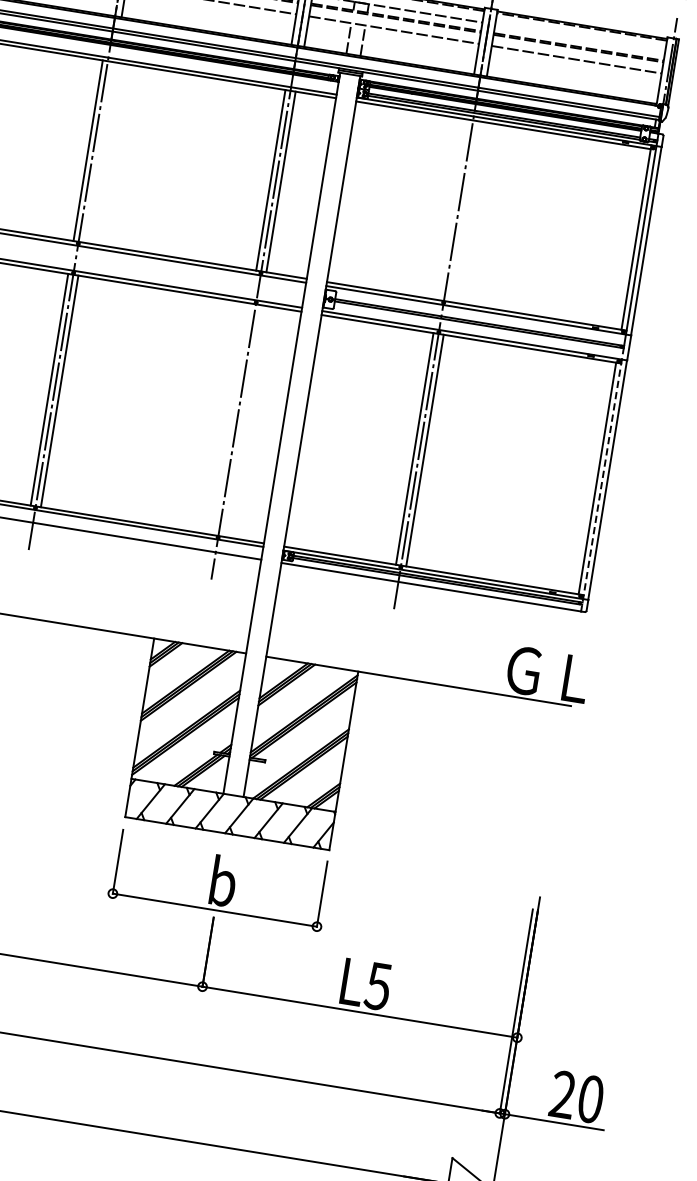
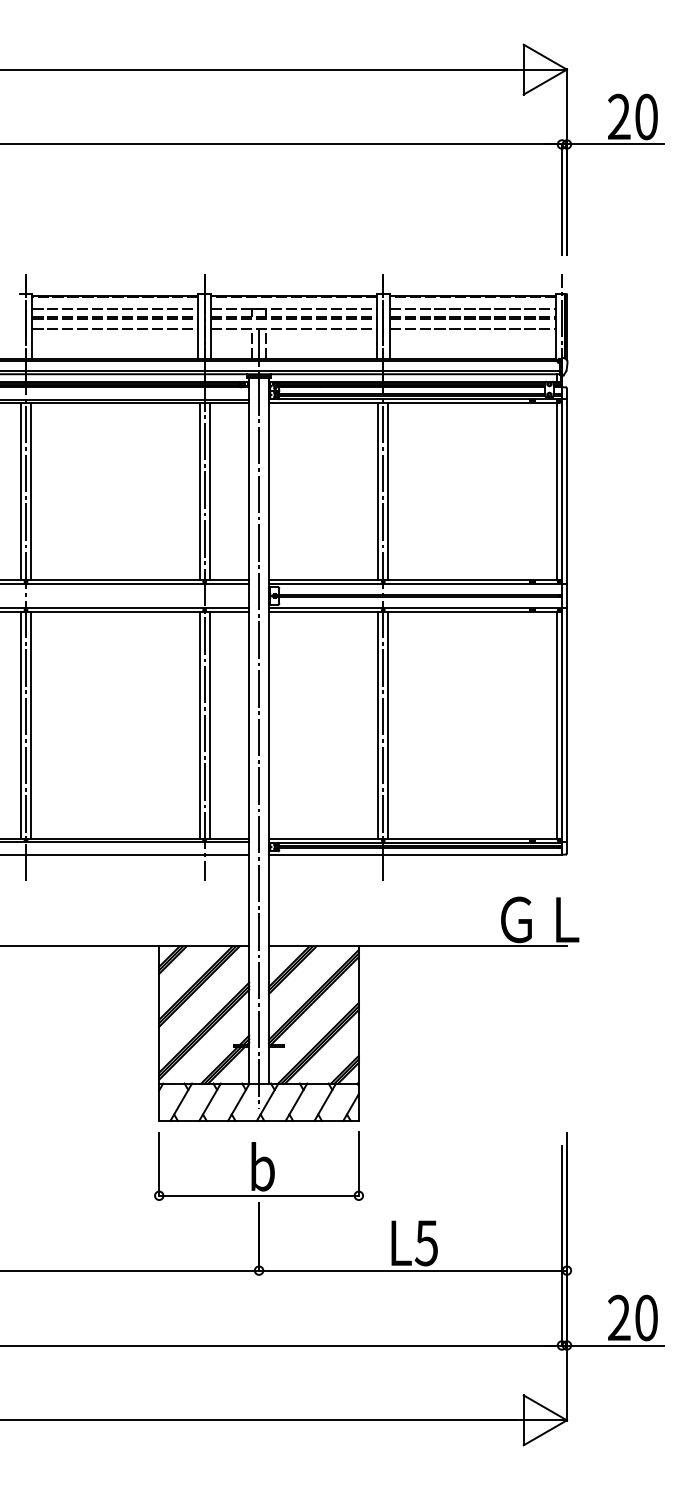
line: (580, 38) -> (472, 308), added
line: (98, 152) -> (31, 491), added
line: (453, 209) -> (378, 491), added
line: (463, 211) -> (388, 491), added
line: (231, 419) -> (199, 725), added
line: (242, 421) -> (209, 725), added
line: (294, 423) -> (259, 719), added
line: (602, 479) -> (561, 725), dashed -> solid

